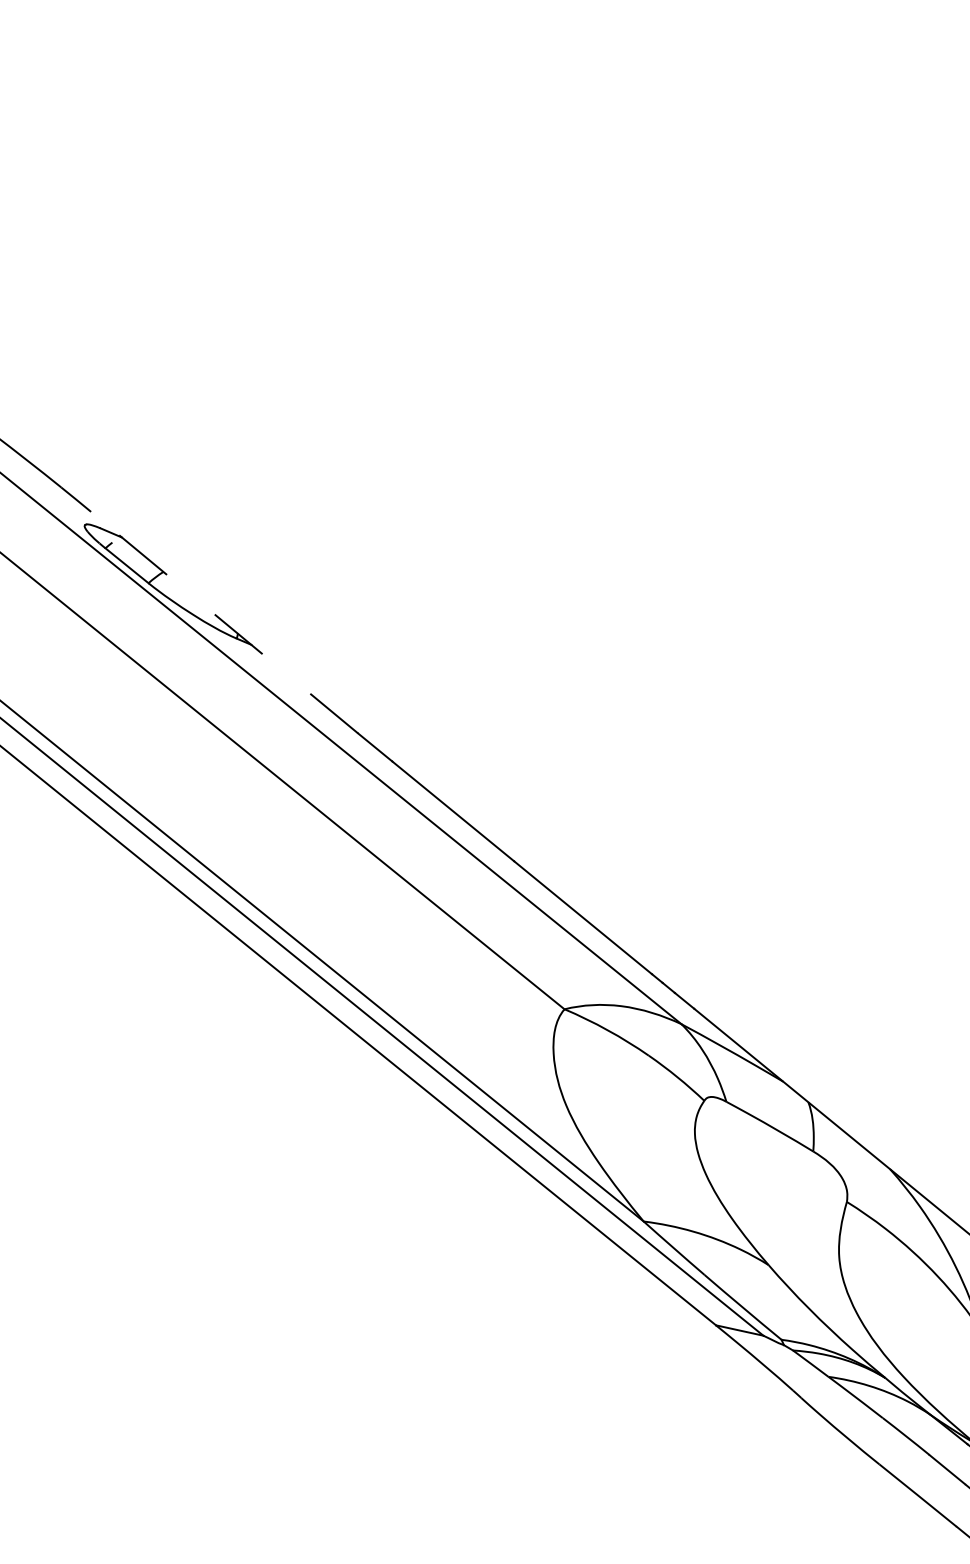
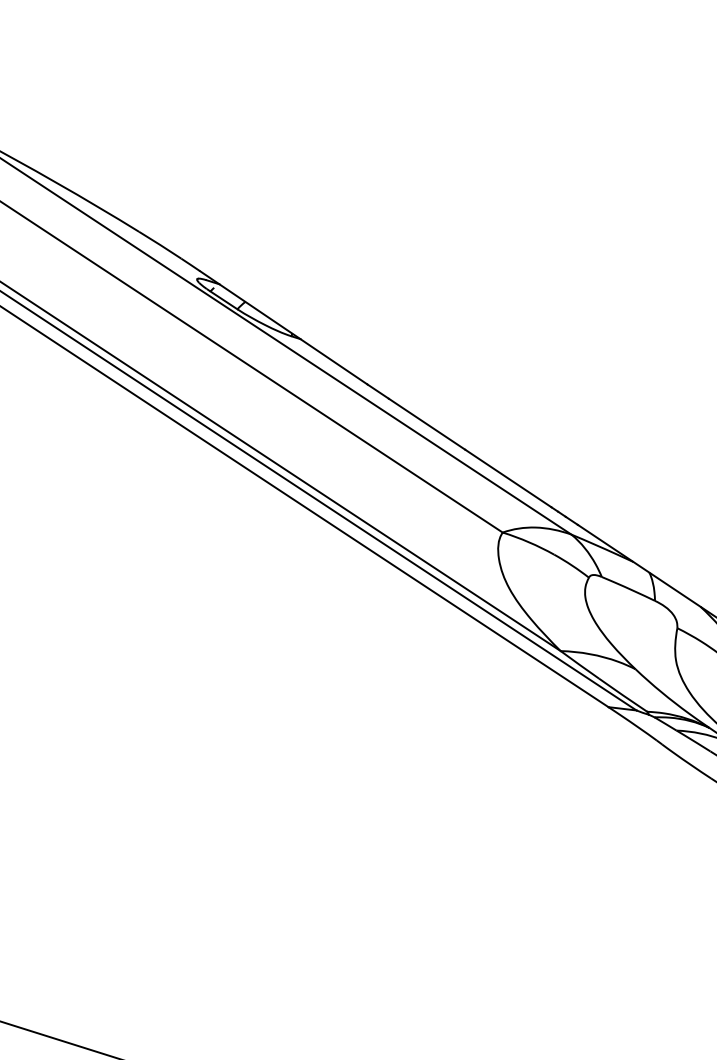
line: (224, 622) -> (283, 327), dashed -> solid

